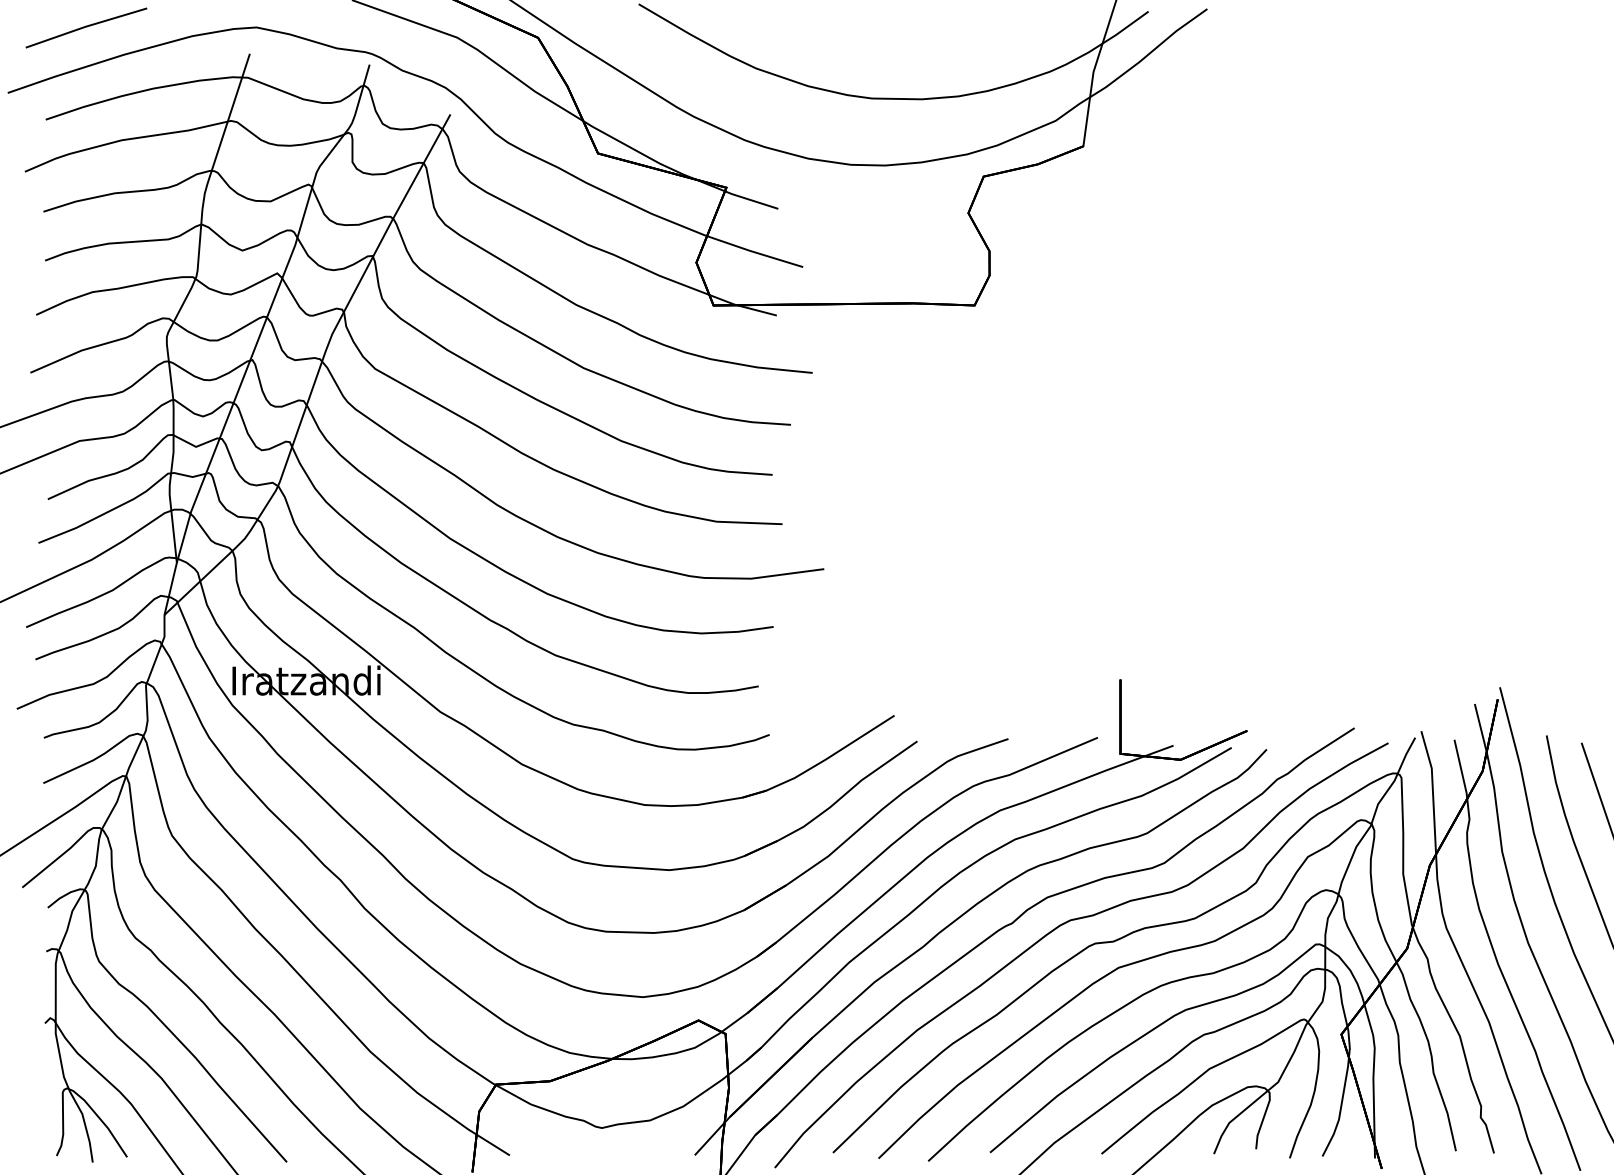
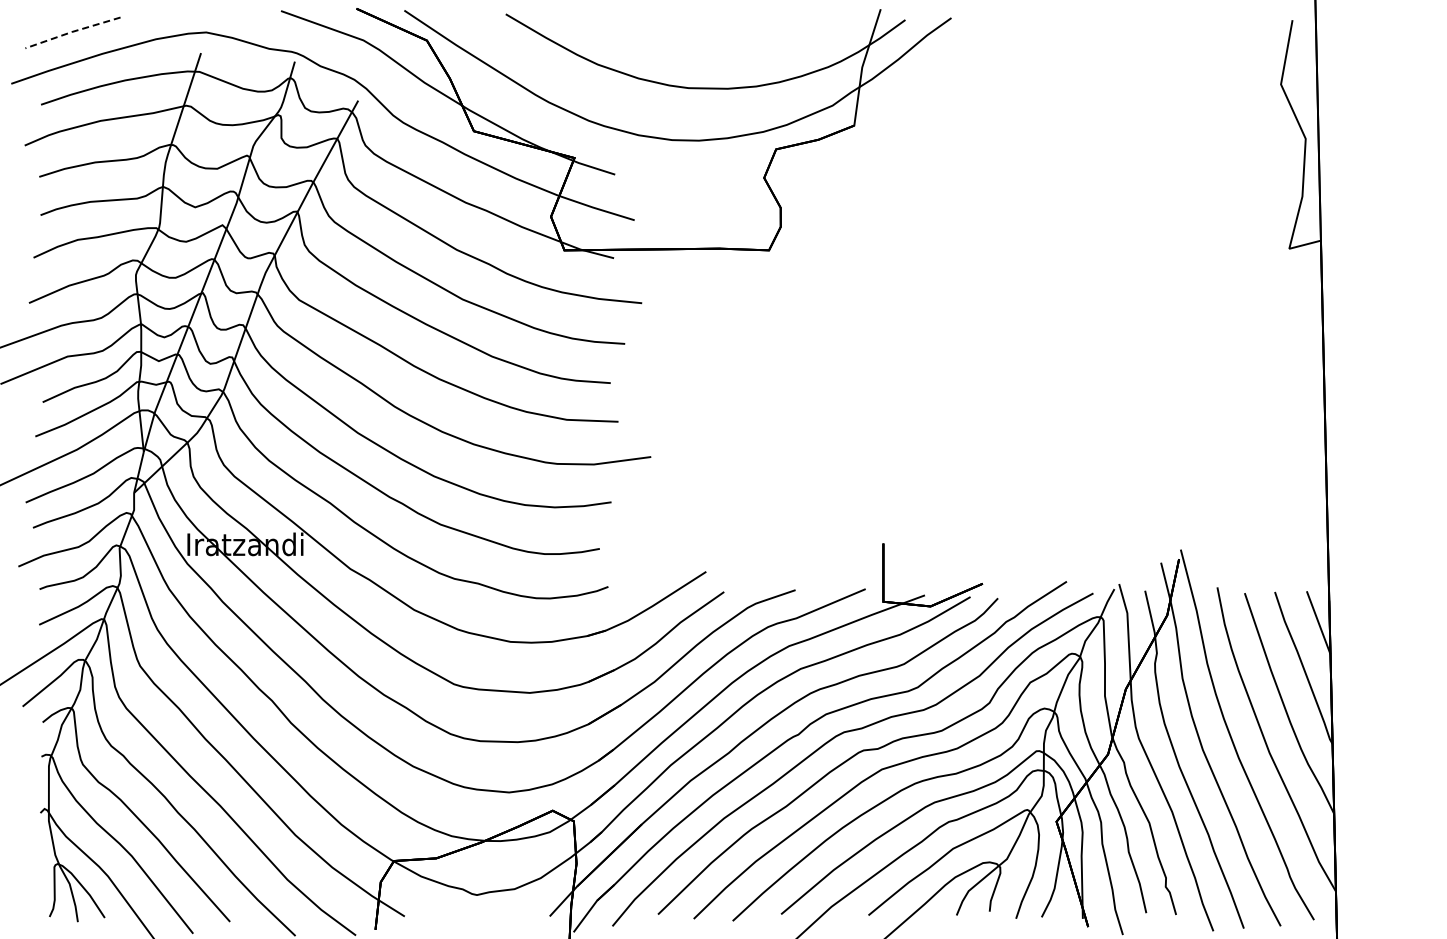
line: (85, 27) -> (72, 32), solid -> dashed

